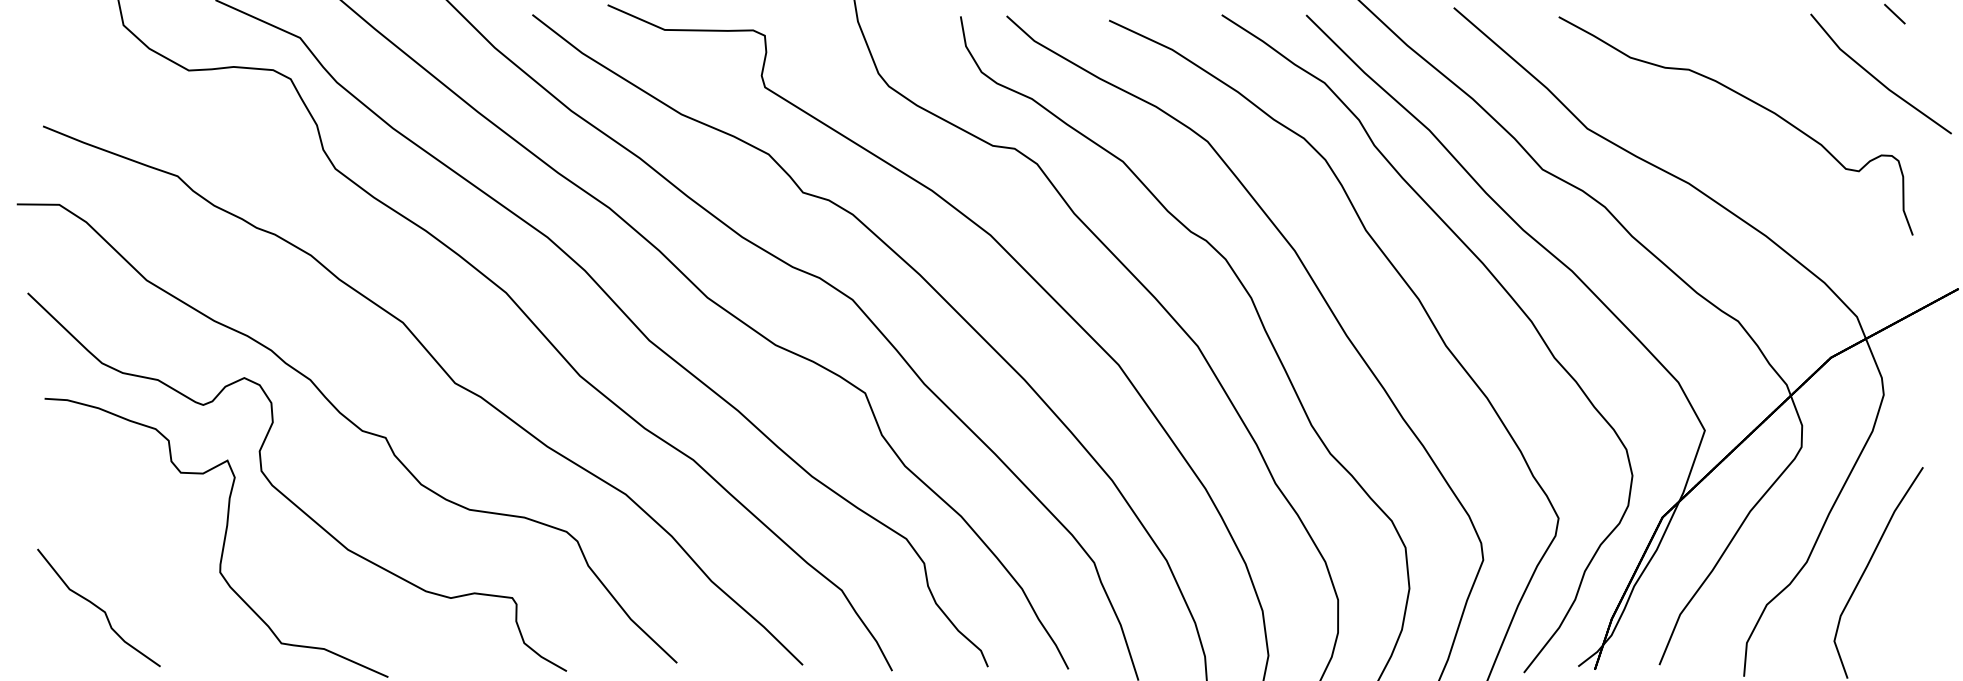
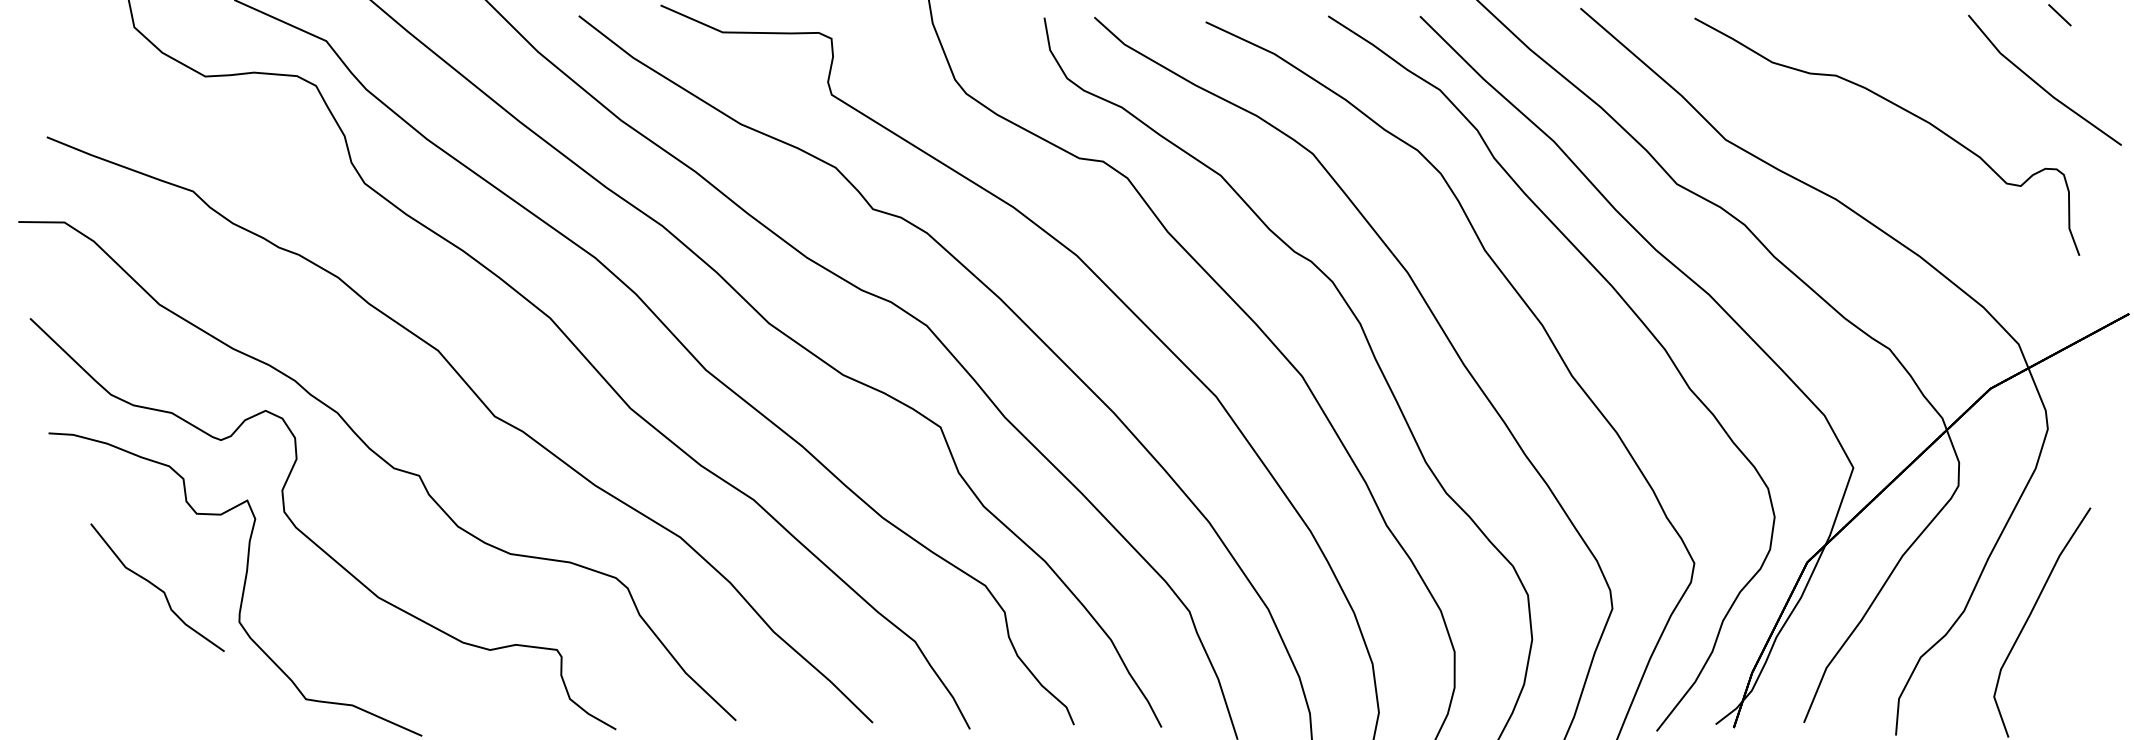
curve: (98, 607) -> (157, 587), moved

